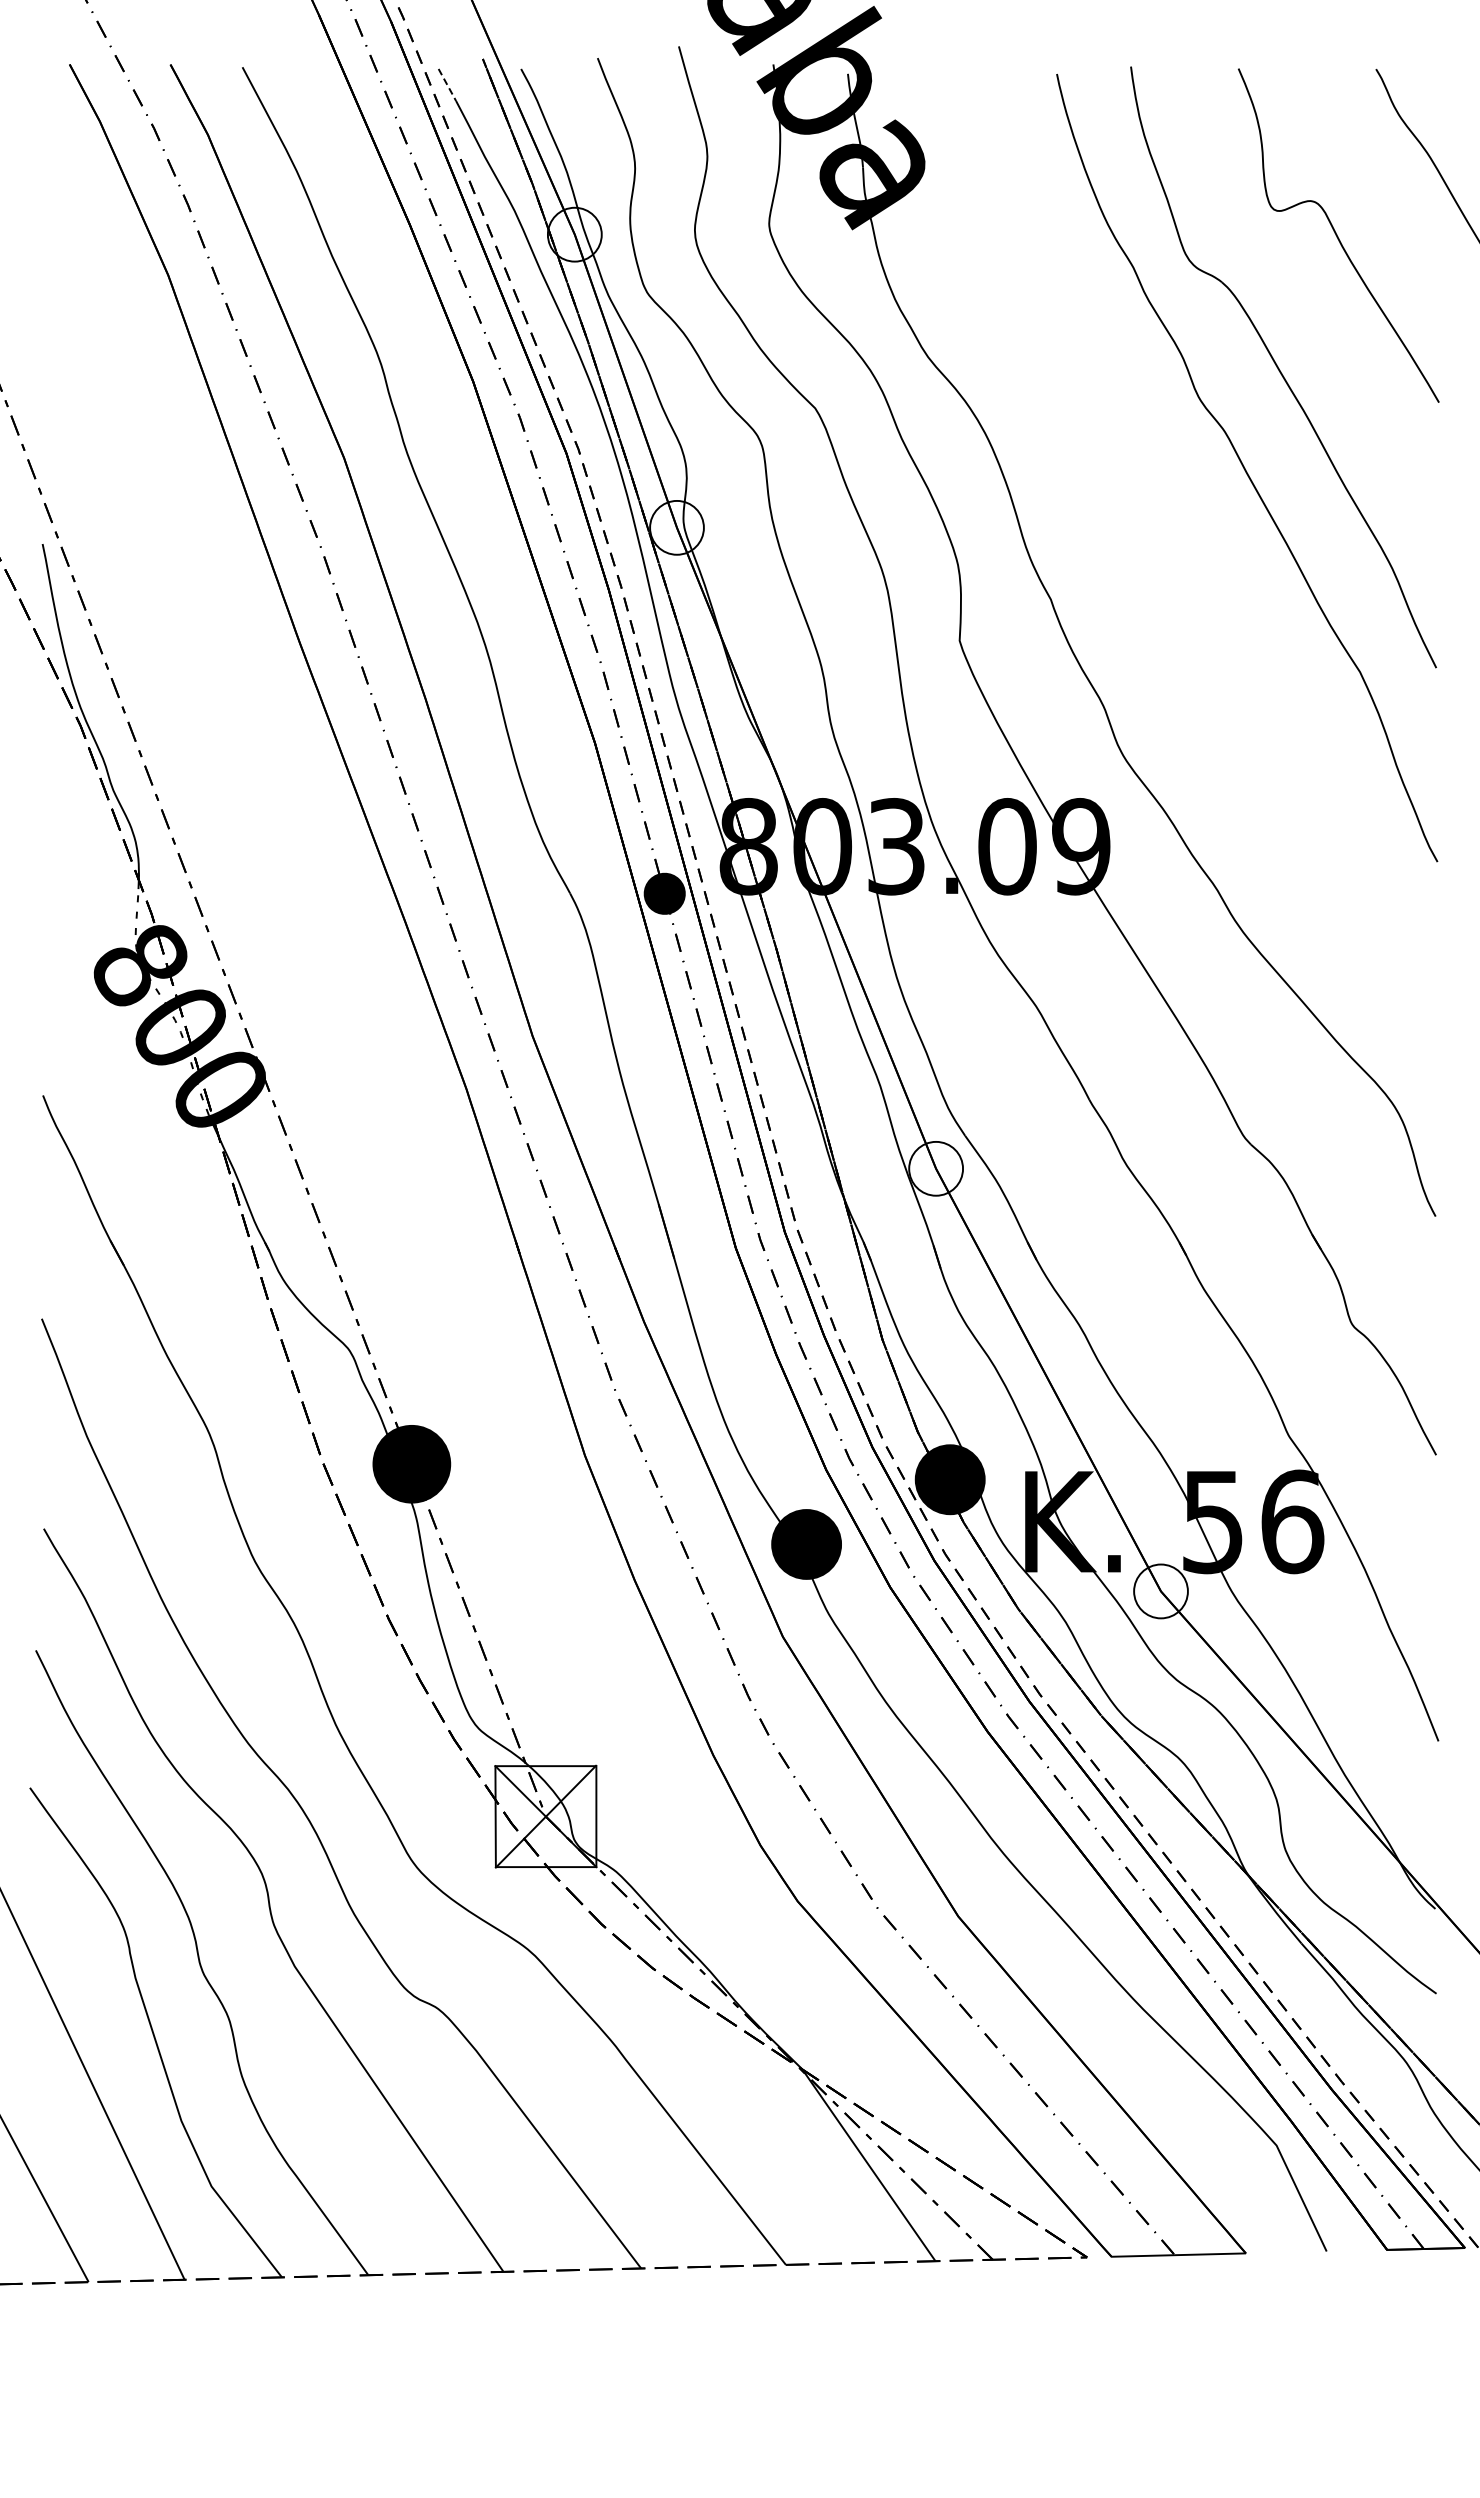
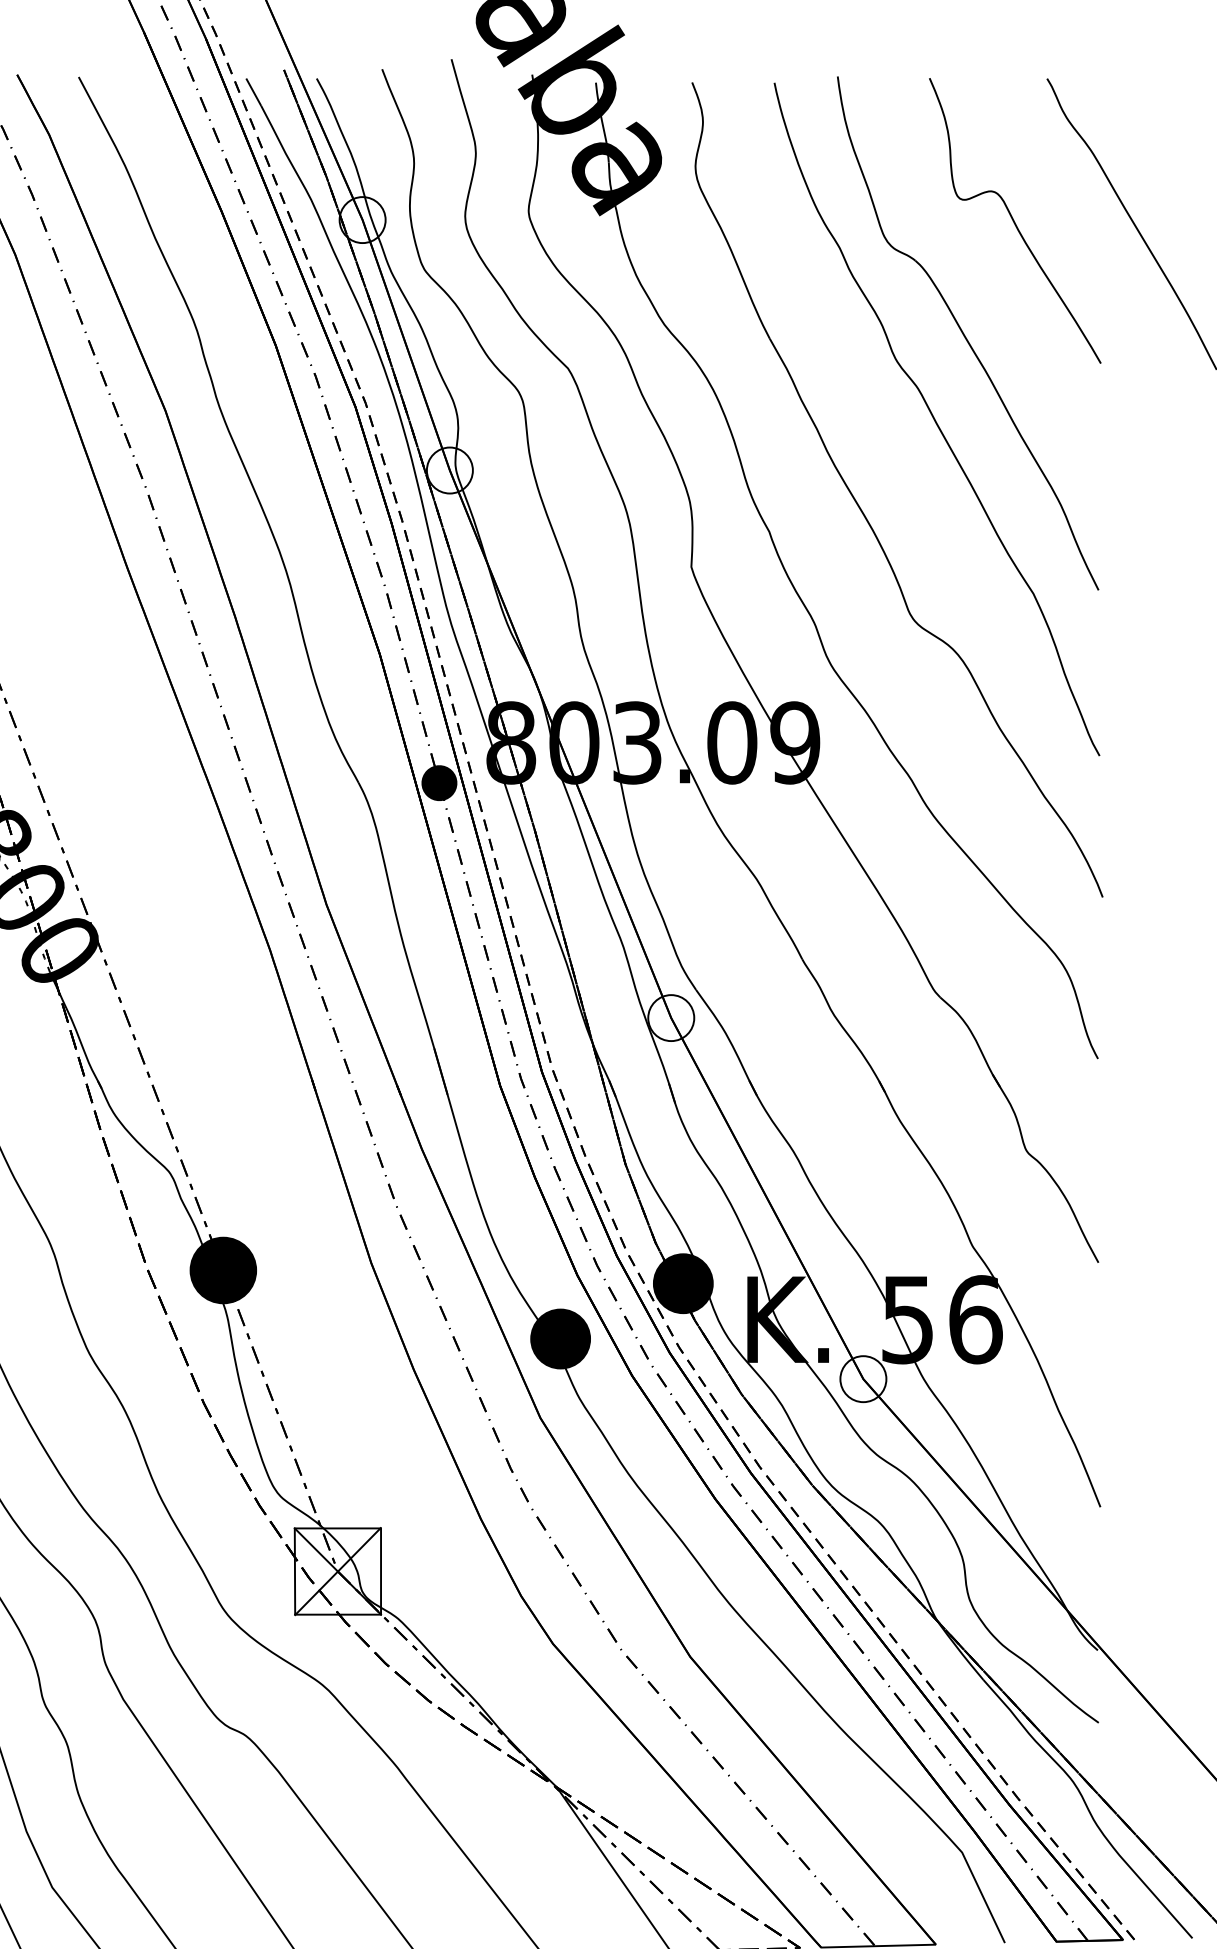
line: (447, 85) -> (253, 92), dashed -> solid
part: (1160, 575) -> (862, 511), added

